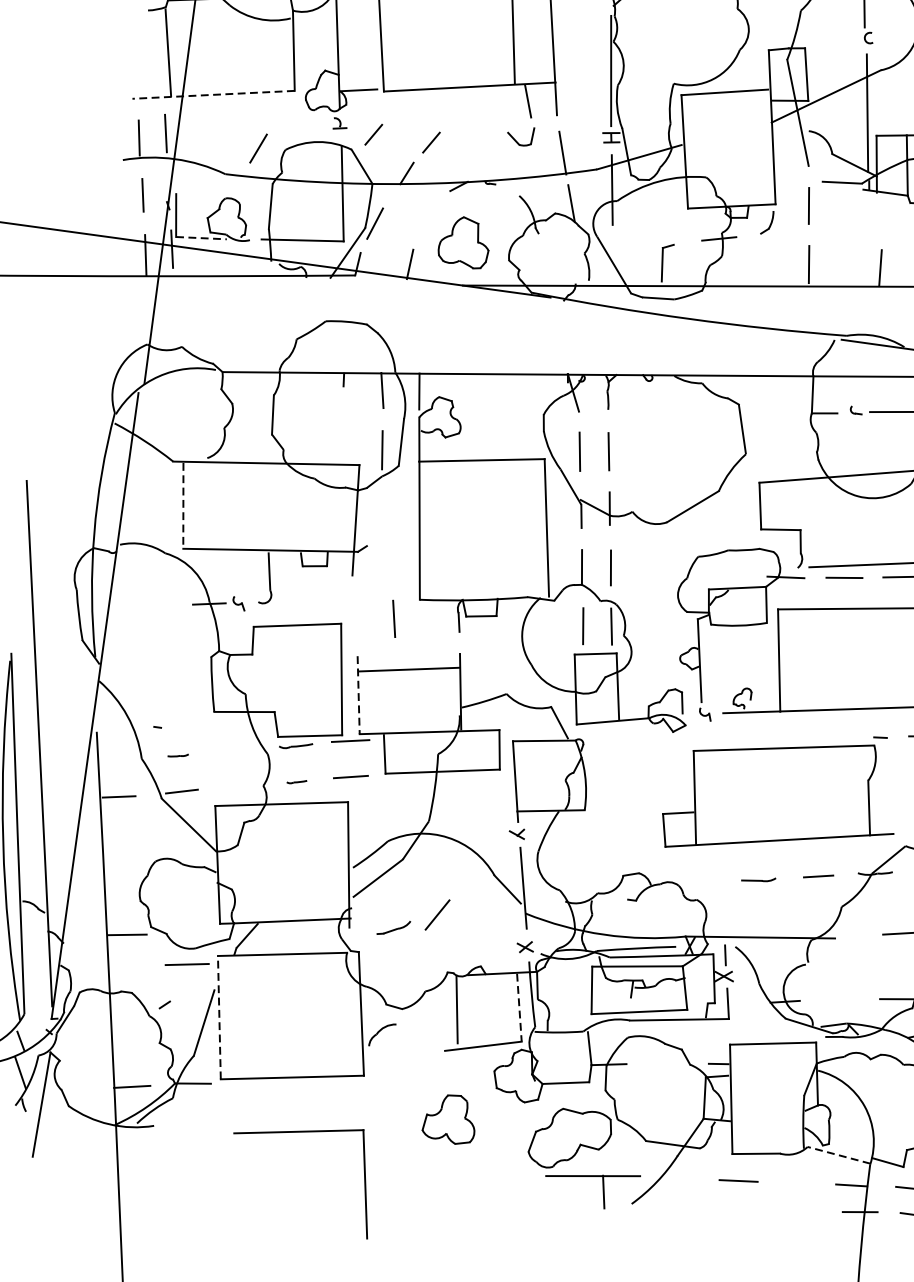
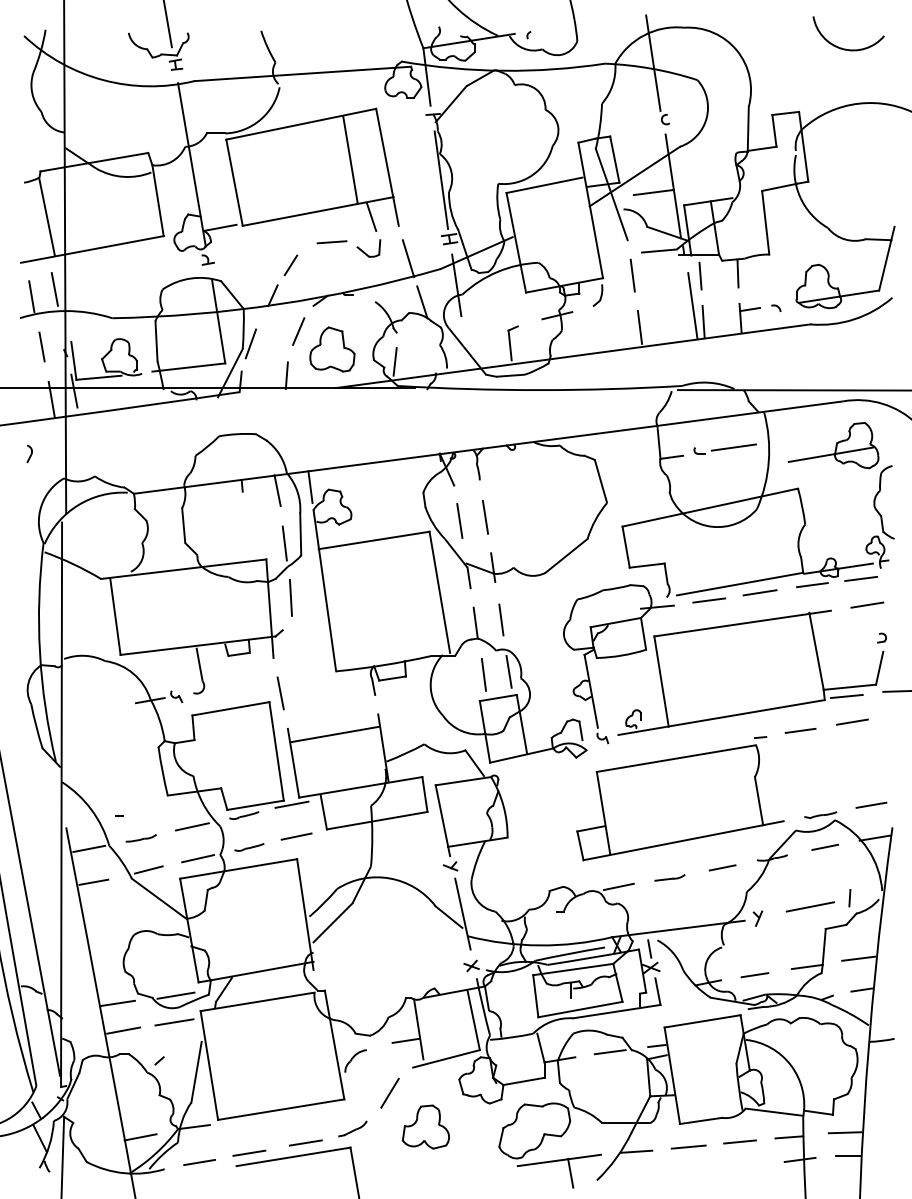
line: (213, 94) -> (92, 249), dashed -> solid
line: (844, 116) -> (653, 192), added
line: (479, 123) -> (331, 242), added
line: (373, 133) -> (238, 264), removed
line: (258, 148) -> (298, 331), moved
line: (884, 216) -> (700, 275), added
line: (202, 237) -> (99, 377), dashed -> solid
line: (870, 248) -> (692, 305), added
line: (531, 264) -> (394, 361), added
part: (112, 311) -> (29, 453), added
line: (183, 506) -> (115, 617), dashed -> solid
line: (380, 510) -> (290, 597), added
line: (393, 618) -> (280, 693), moved
line: (358, 695) -> (293, 763), dashed -> solid
line: (236, 750) -> (192, 826), added
part: (177, 755) -> (140, 838), size x1.67
line: (119, 758) -> (89, 848), added
part: (297, 781) -> (249, 847), size x1.67
line: (238, 786) -> (198, 858), added
line: (700, 881) -> (618, 886), added
line: (437, 914) -> (389, 1092), moved
part: (393, 927) -> (352, 1128), moved
line: (192, 934) -> (175, 995), added
part: (849, 937) -> (757, 918), added
line: (129, 965) -> (123, 1030), added
line: (837, 1000) -> (754, 975), added
line: (519, 1007) -> (473, 1020), dashed -> solid
line: (219, 1017) -> (209, 1065), dashed -> solid
line: (440, 1019) -> (405, 1040), added
line: (665, 1064) -> (609, 1052), added
line: (314, 1117) -> (305, 1142), added
line: (250, 1120) -> (249, 1152), added
line: (193, 1123) -> (199, 1162), added
line: (839, 1155) -> (774, 1112), dashed -> solid
line: (680, 1177) -> (636, 1151), added
line: (795, 1182) -> (739, 1141), added

